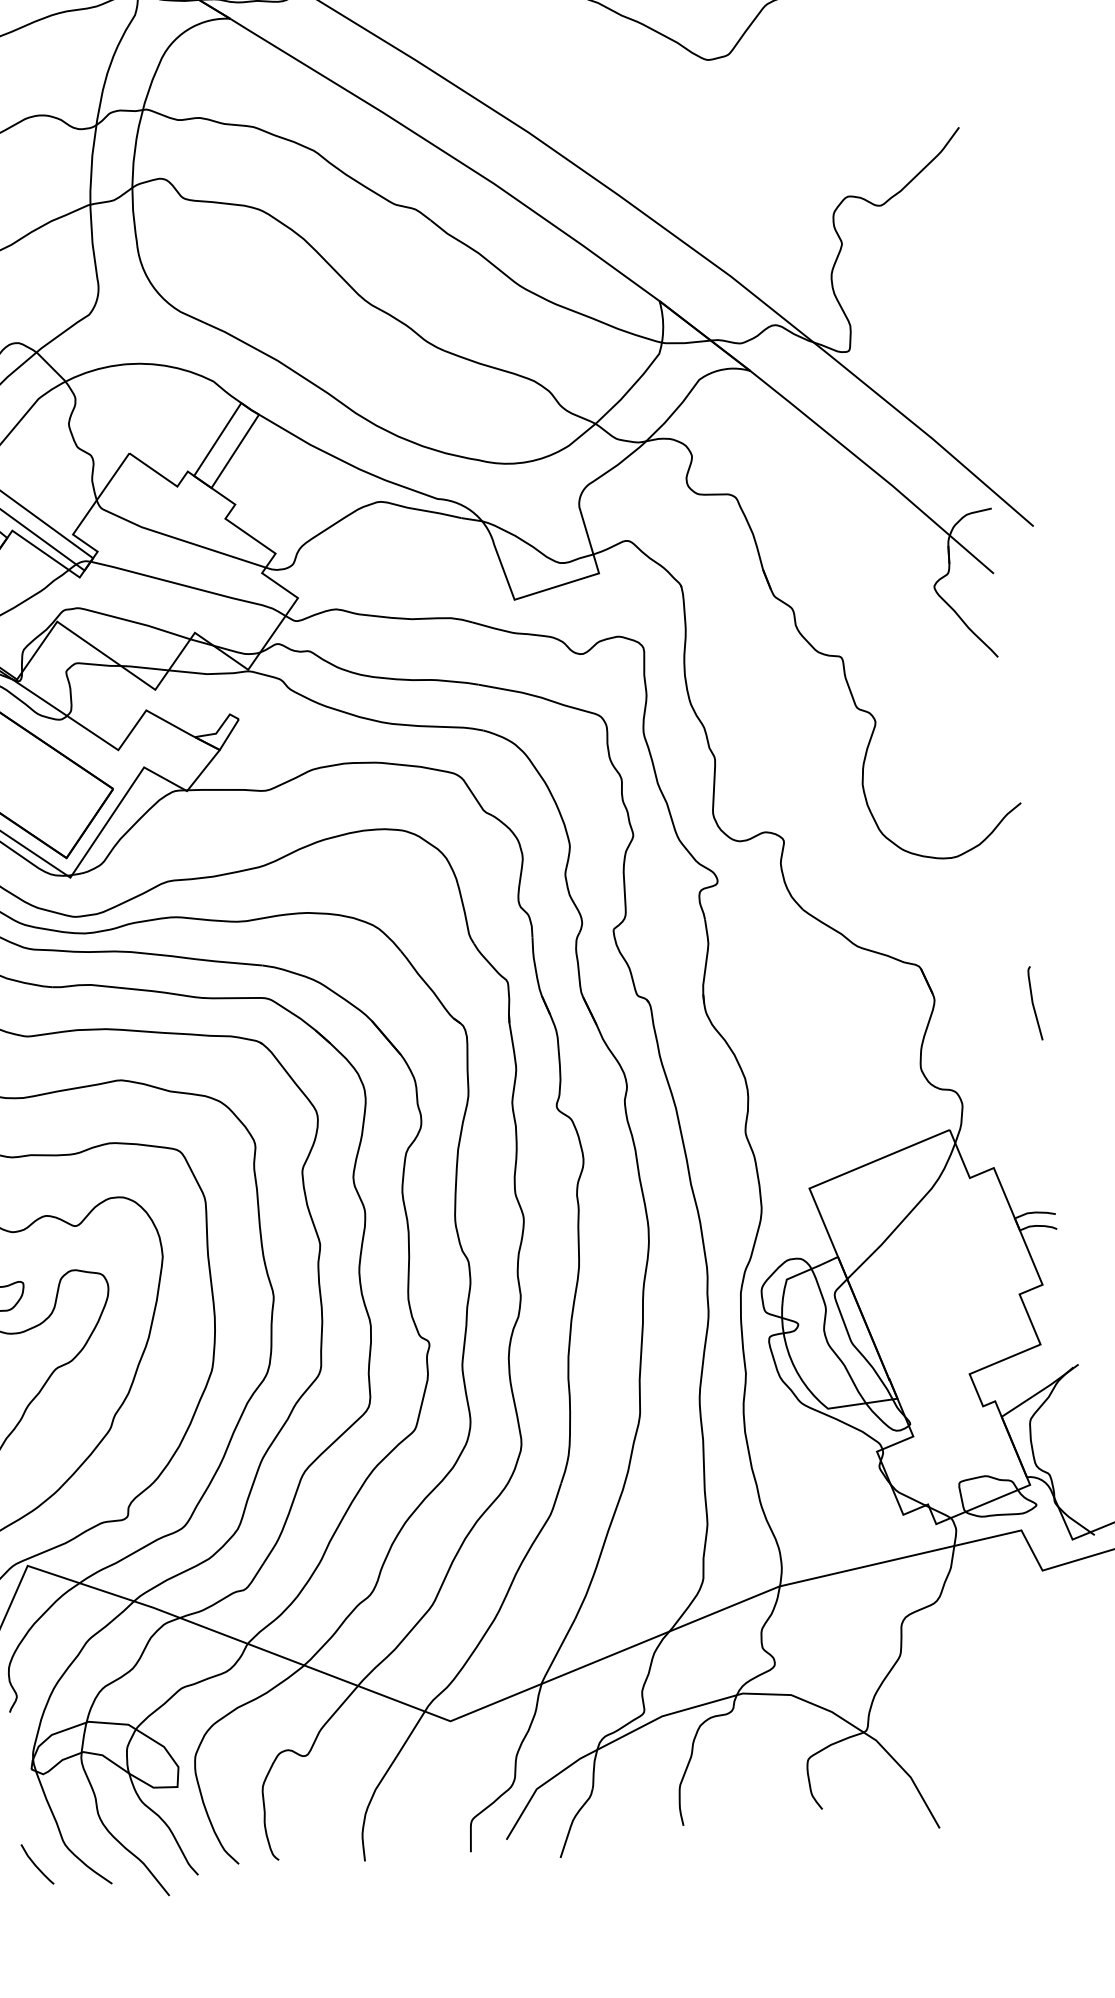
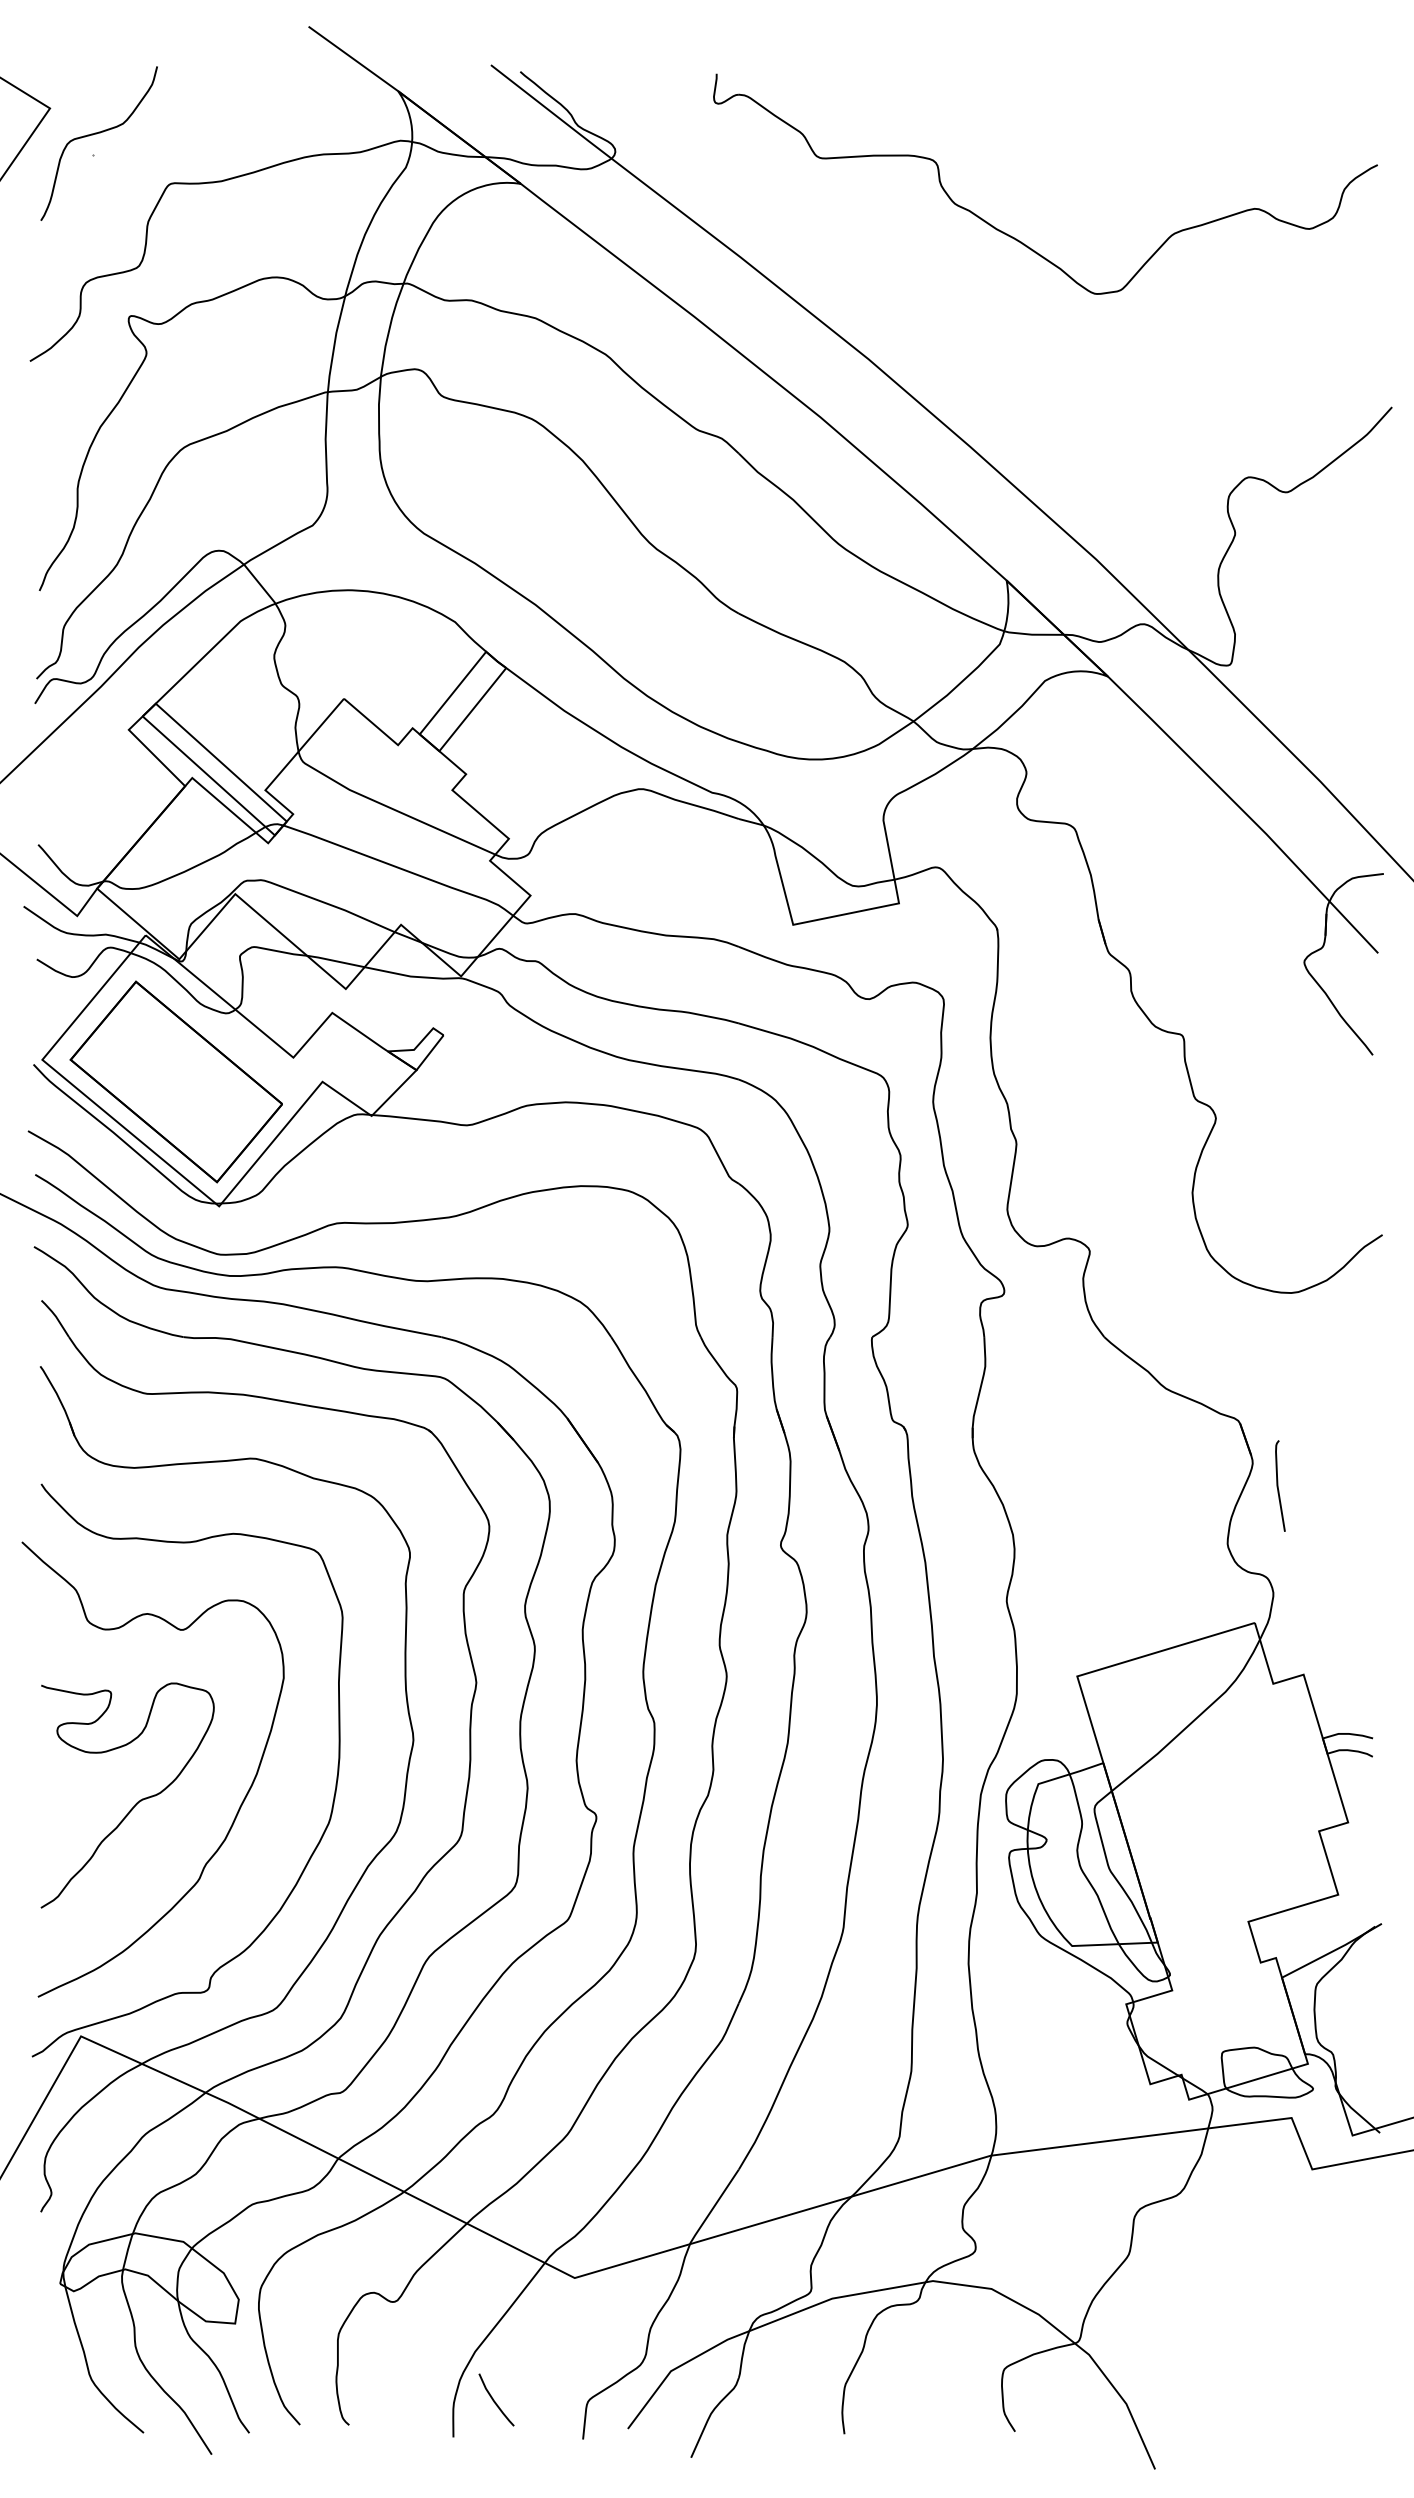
curve: (1033, 1003) -> (1278, 1485), moved
curve: (35, 1865) -> (494, 2400), moved

